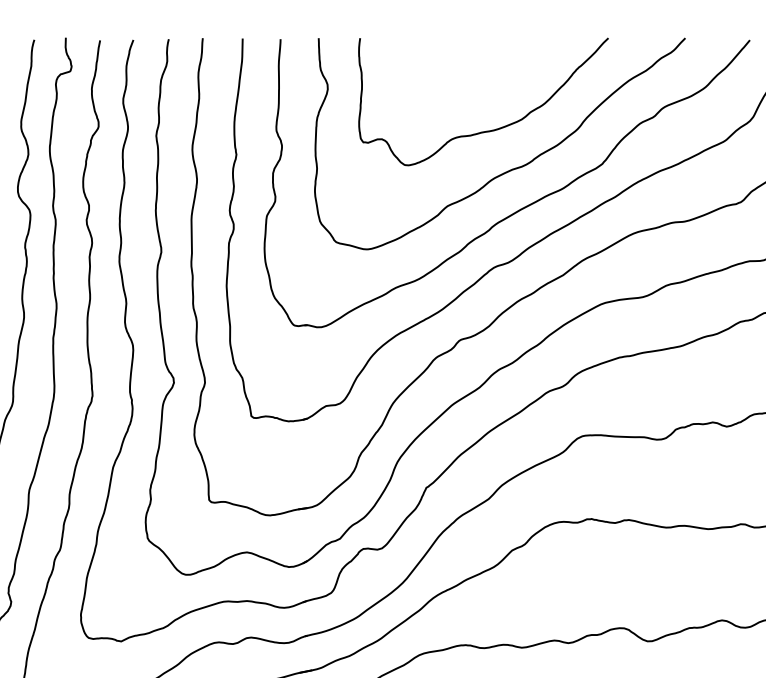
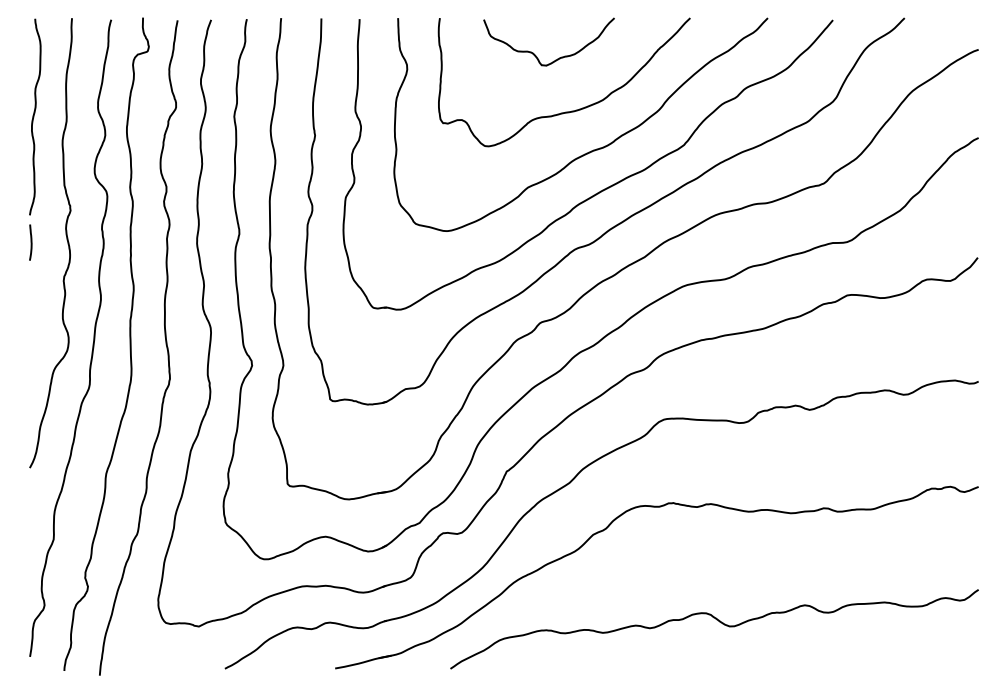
curve: (454, 74) -> (535, 54), added

